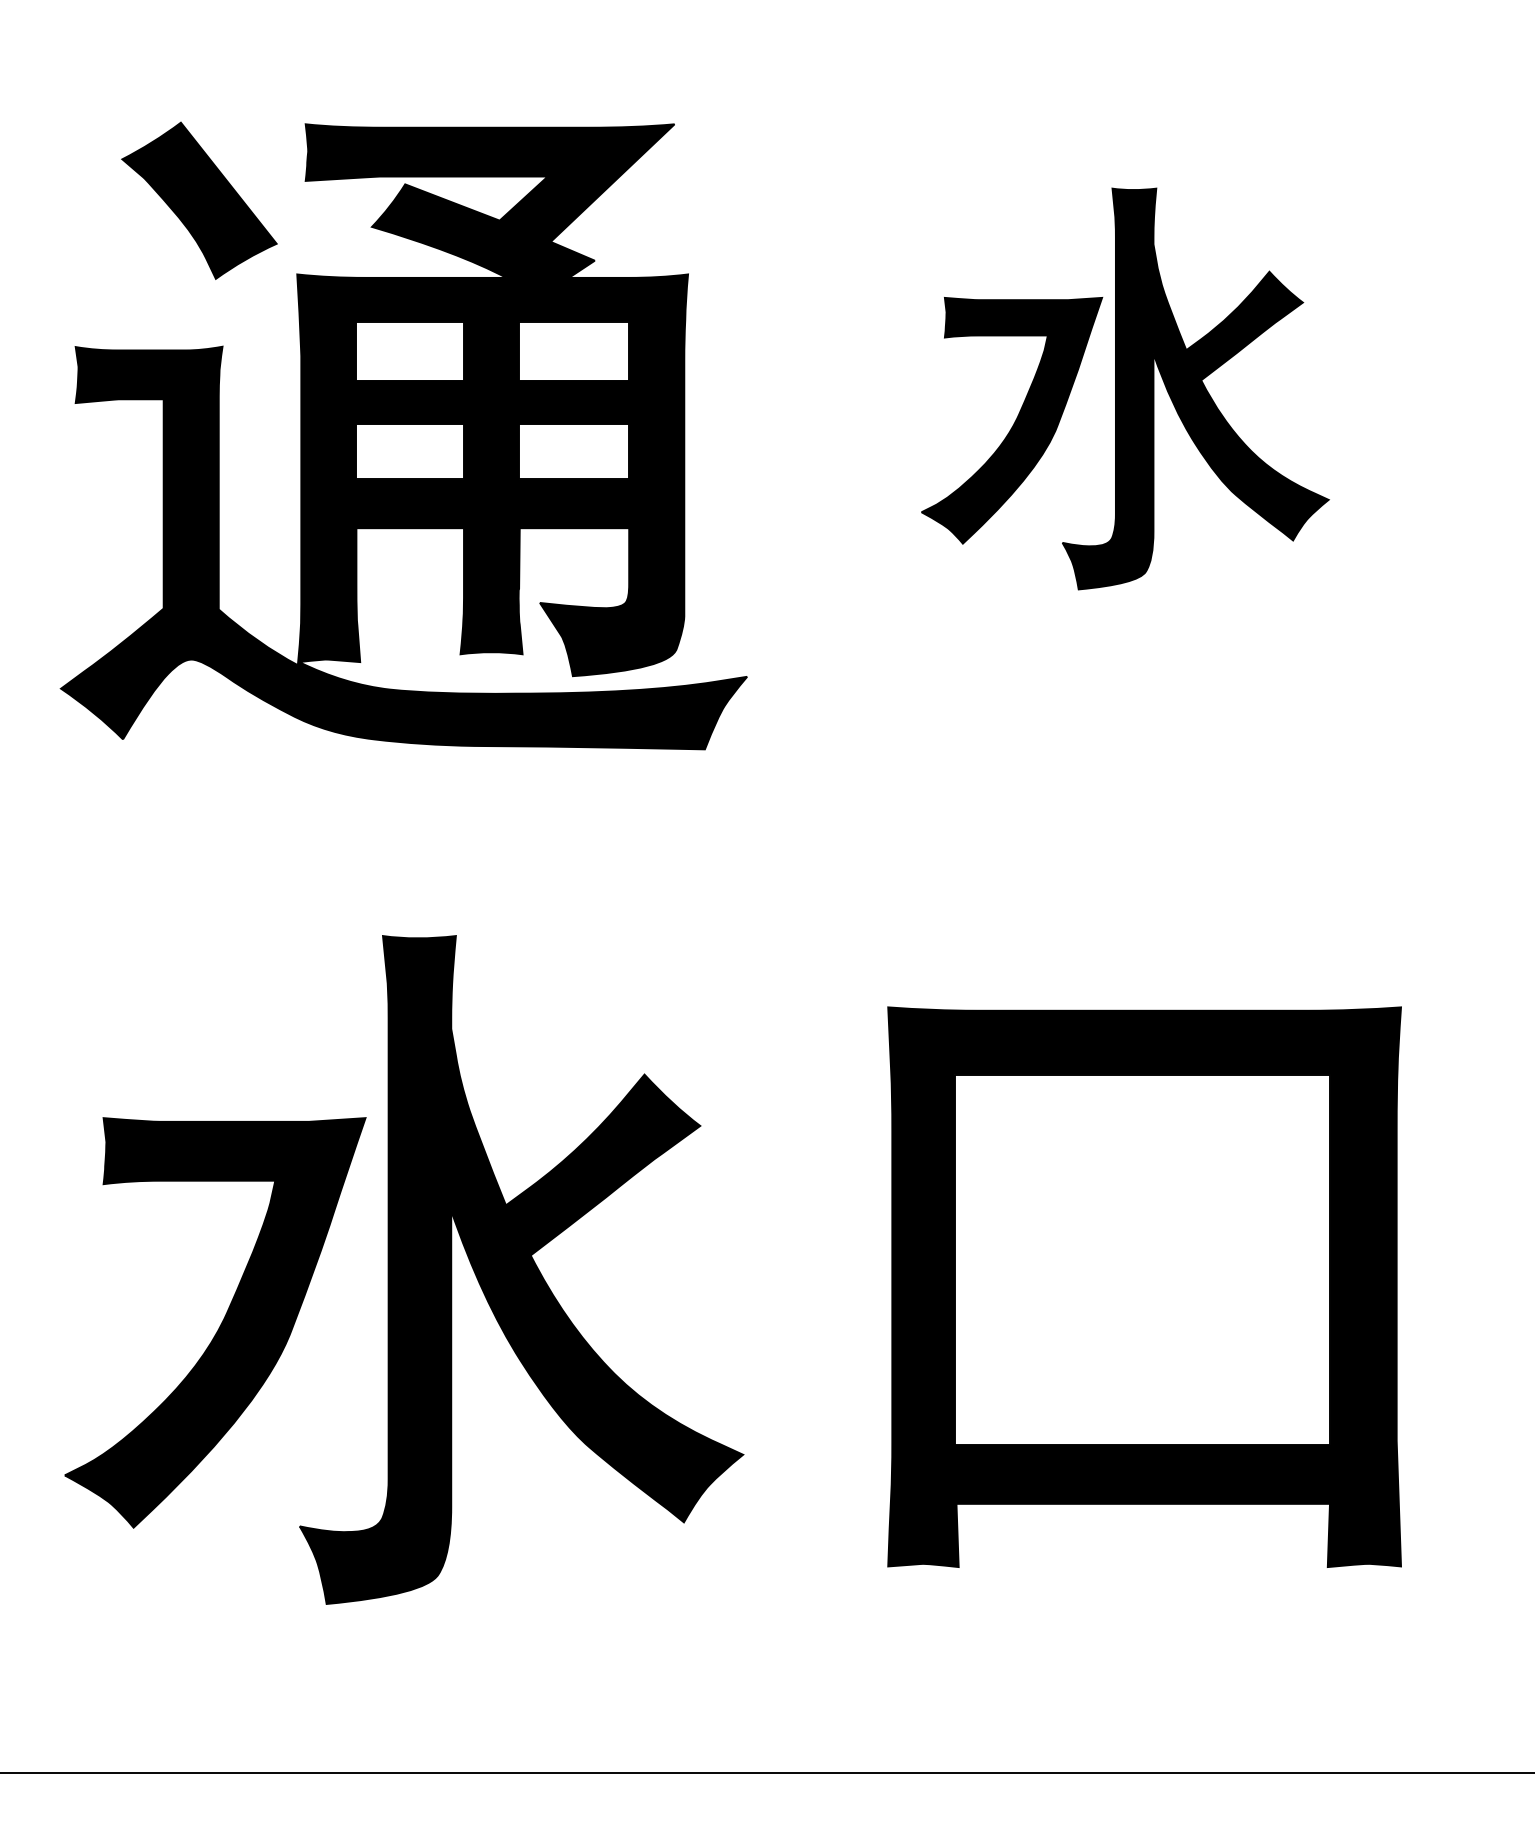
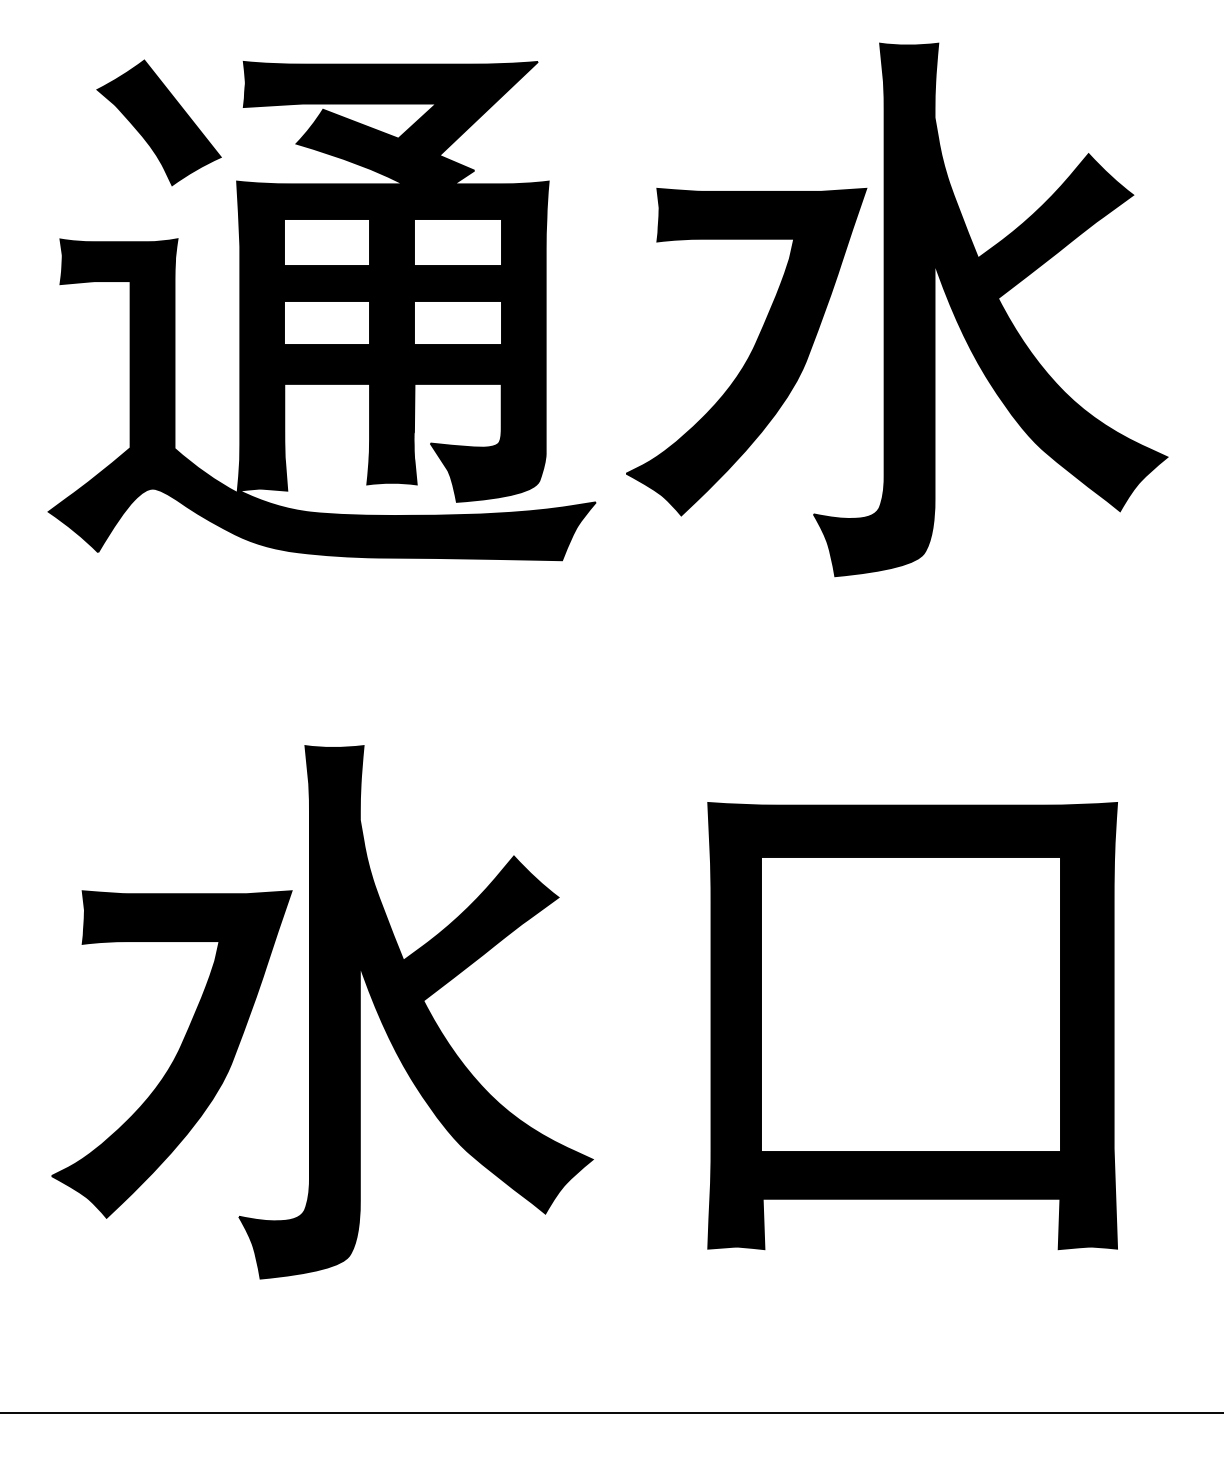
part: (1125, 388) -> (897, 309), size x1.67
part: (403, 436) -> (321, 310), moved

